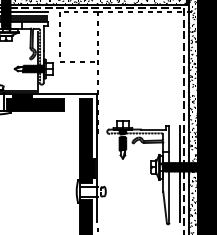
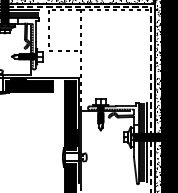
fill: (173, 173) -> (142, 142), added
fill: (128, 180) -> (105, 148), added

